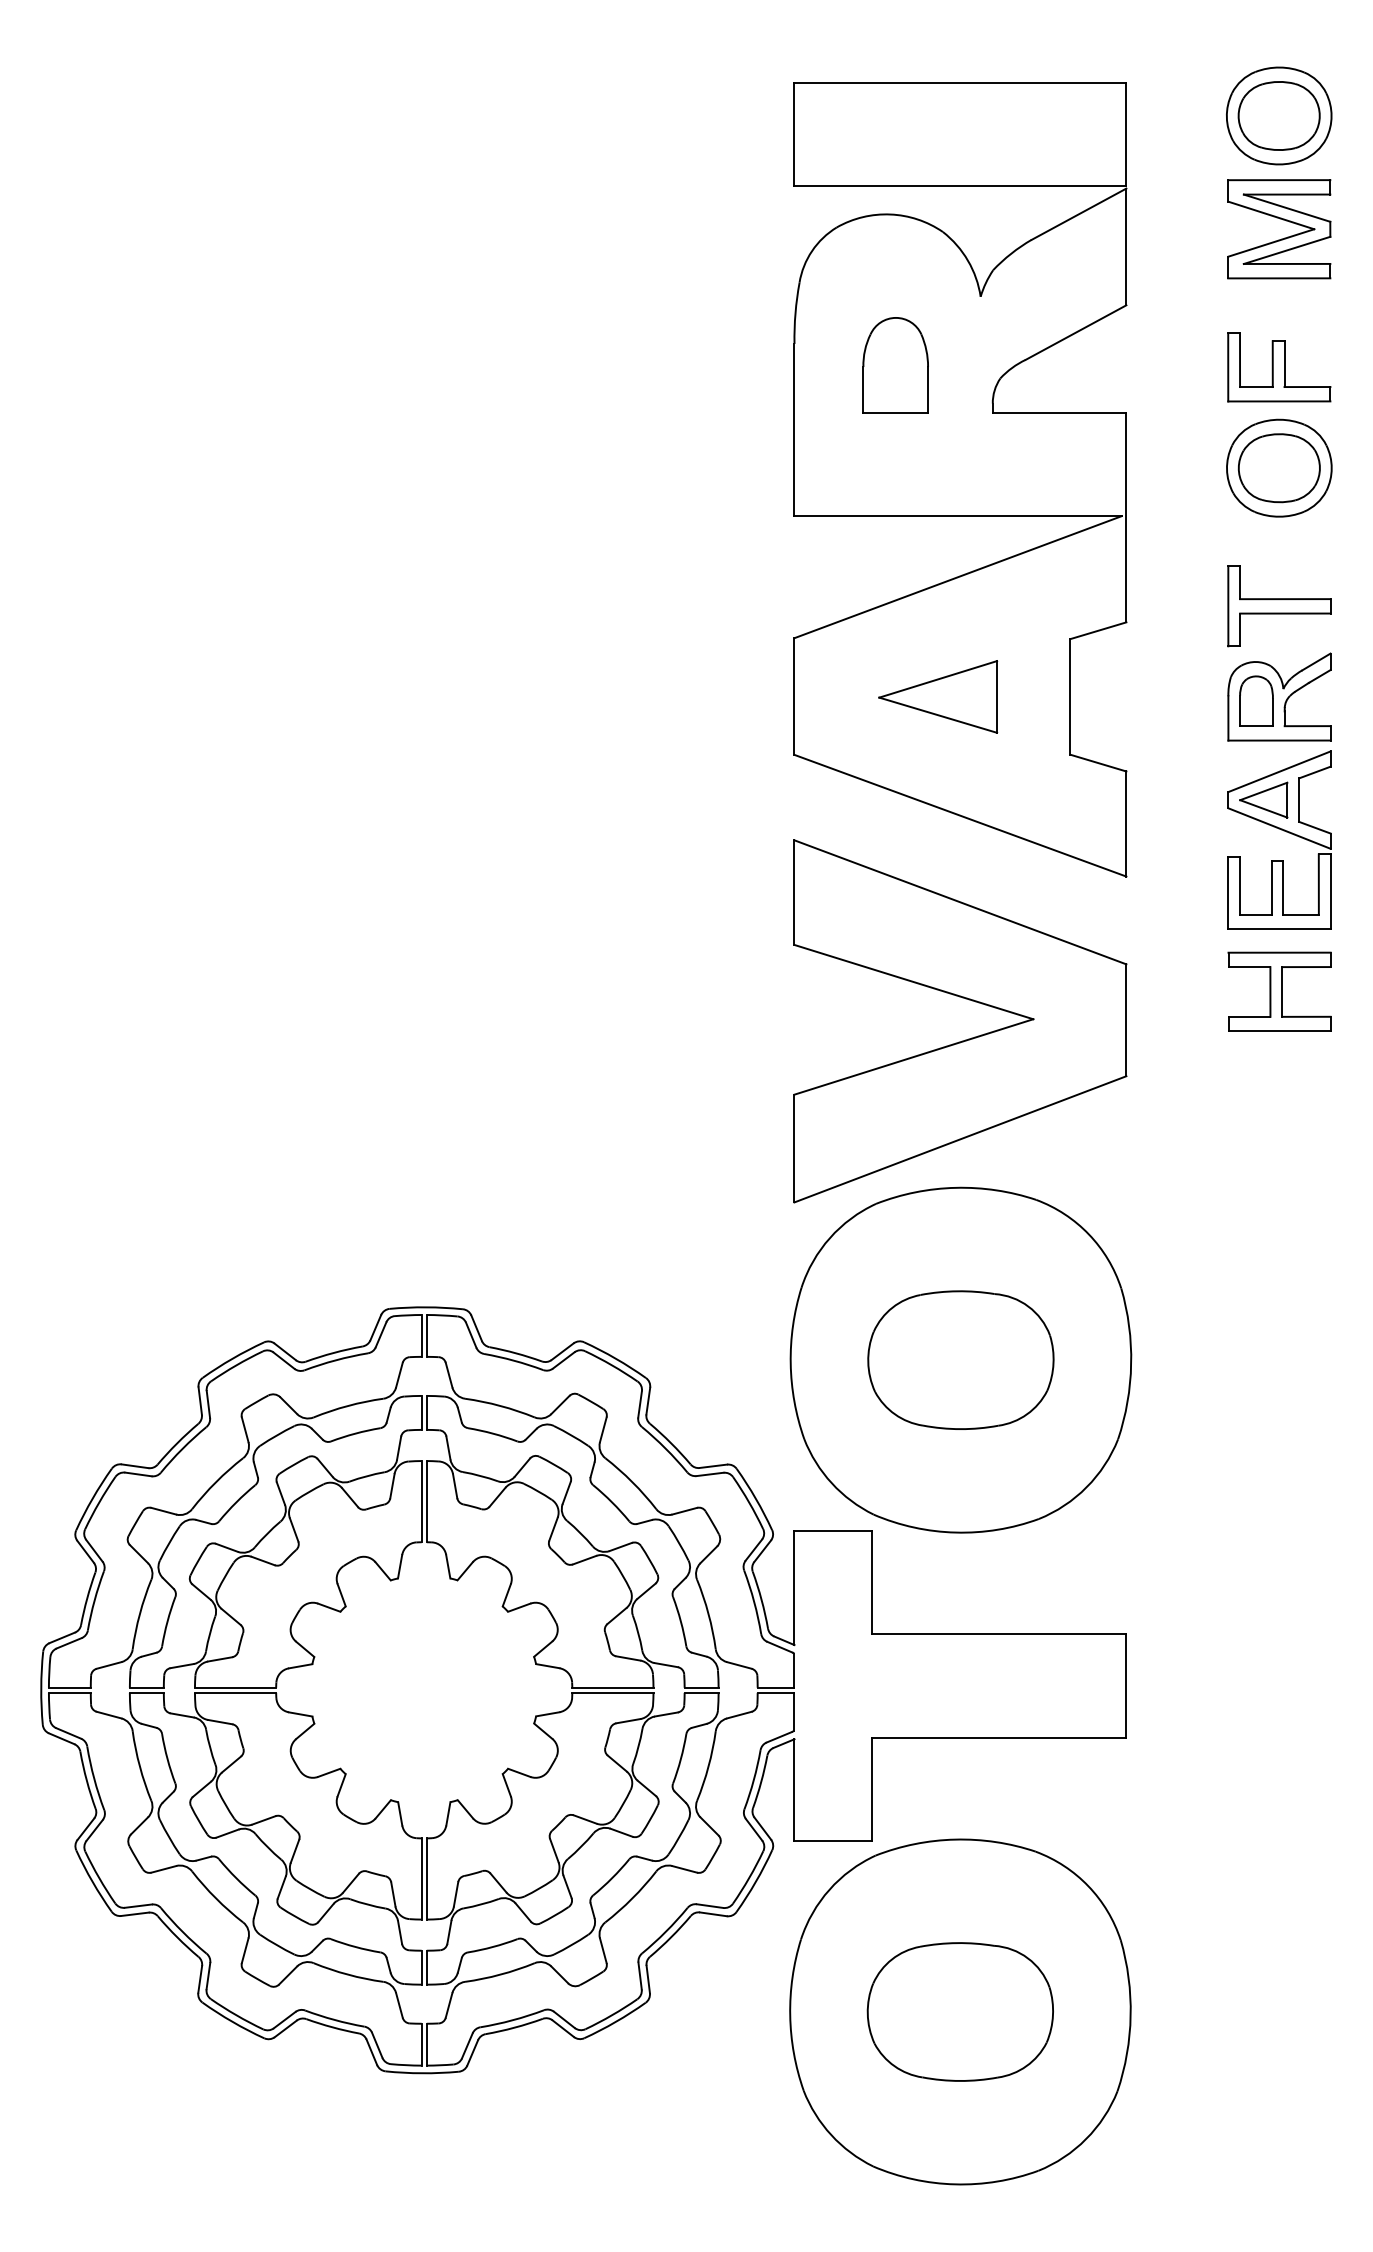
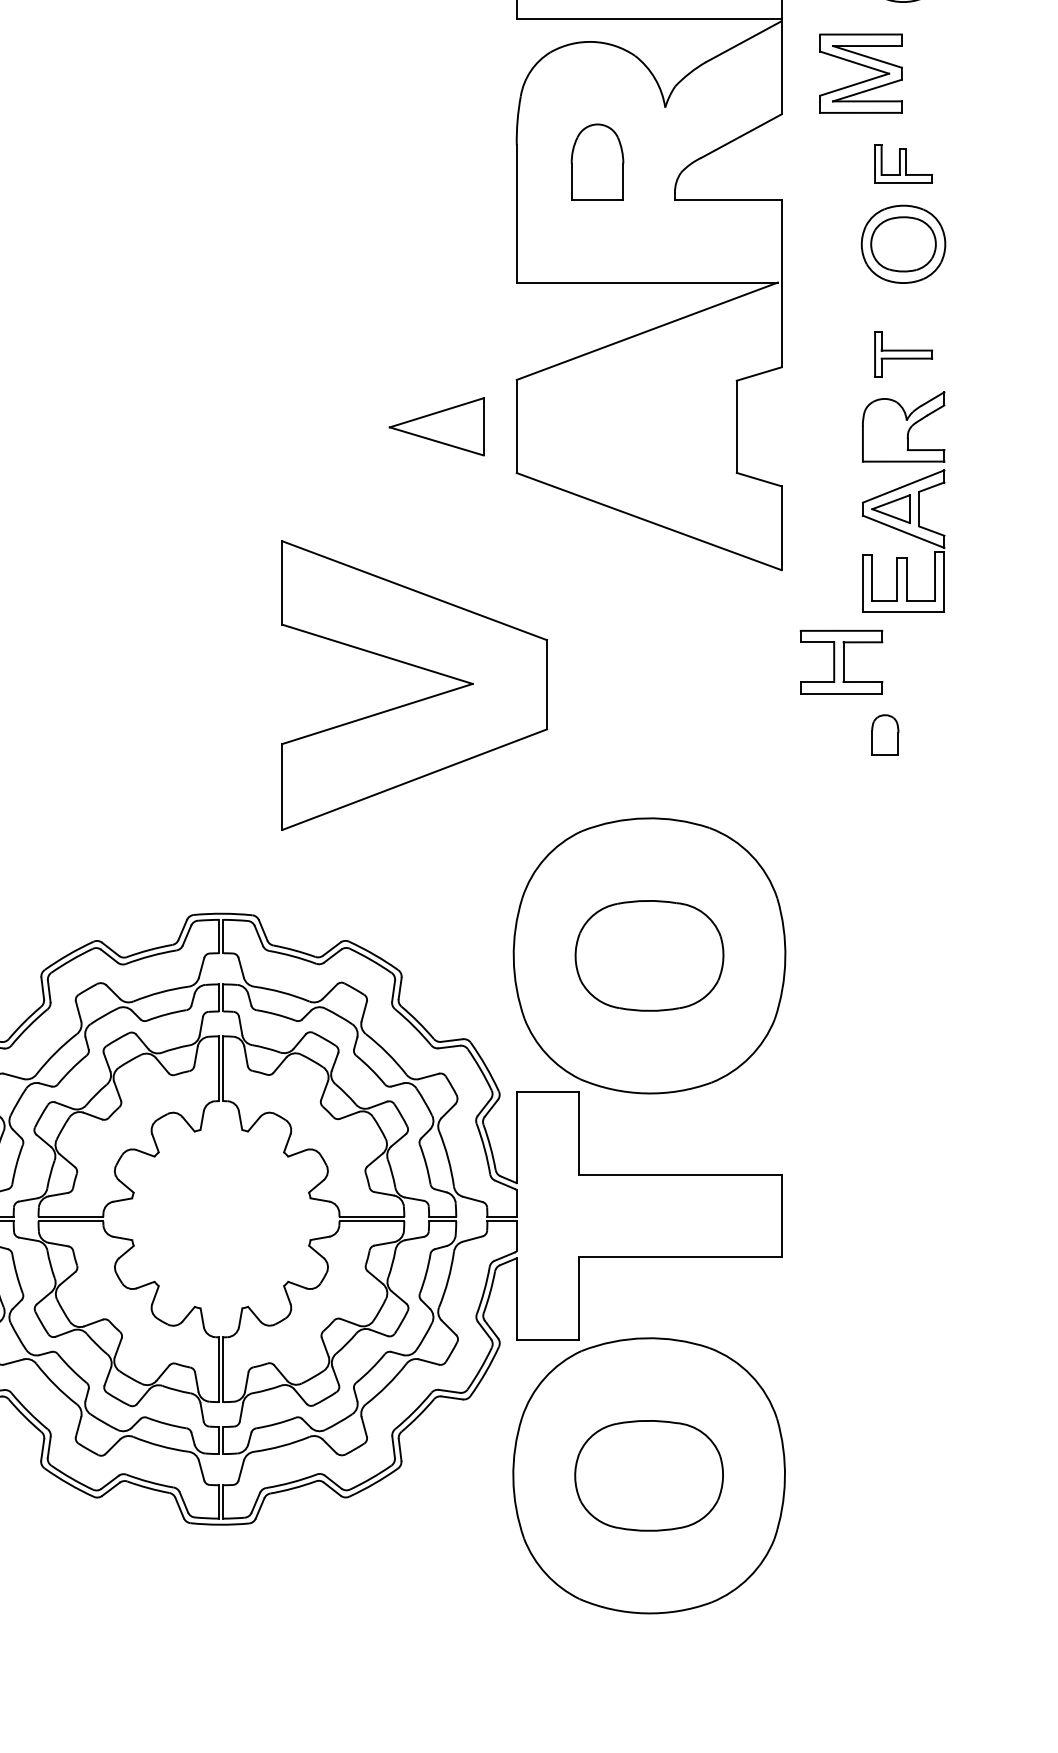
part: (1281, 238) -> (862, 81), moved
part: (1279, 367) -> (903, 164), size x0.7
part: (1279, 606) -> (903, 354), size x0.7
part: (938, 696) -> (437, 426), moved
part: (1256, 700) -> (885, 734), moved
part: (1279, 991) -> (841, 661), moved
part: (965, 1039) -> (418, 700), moved

